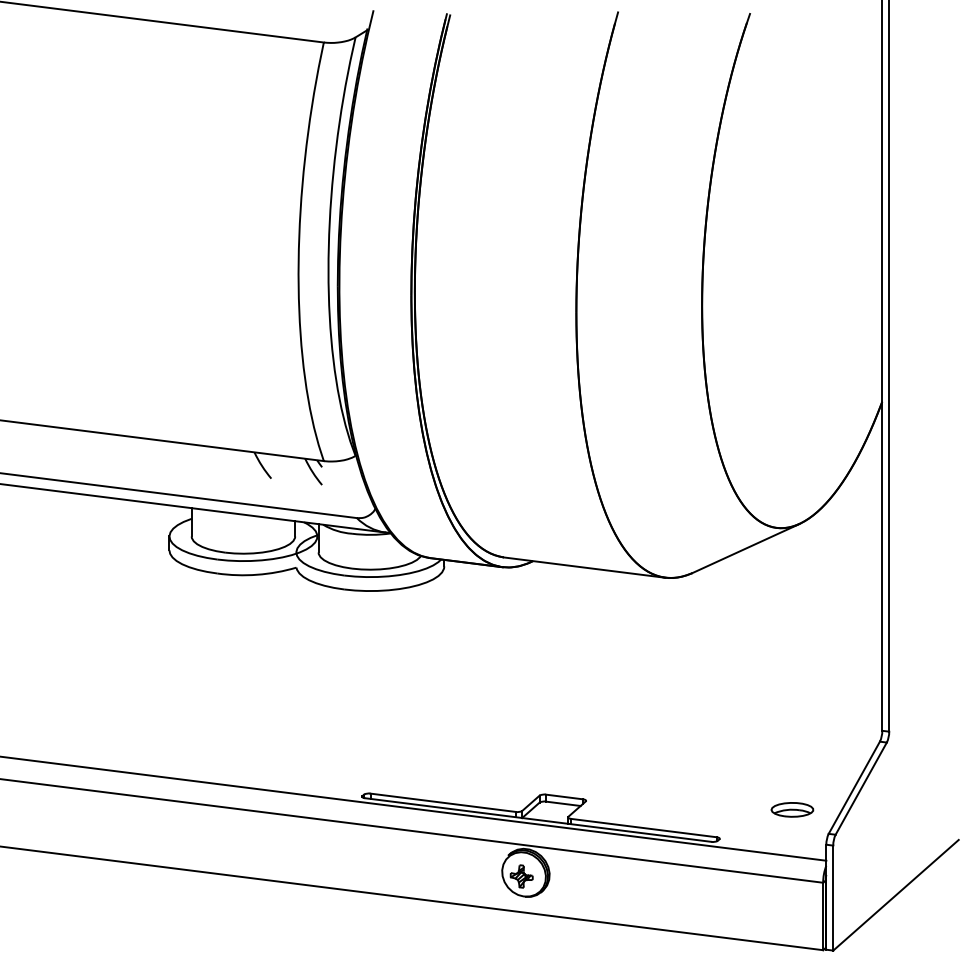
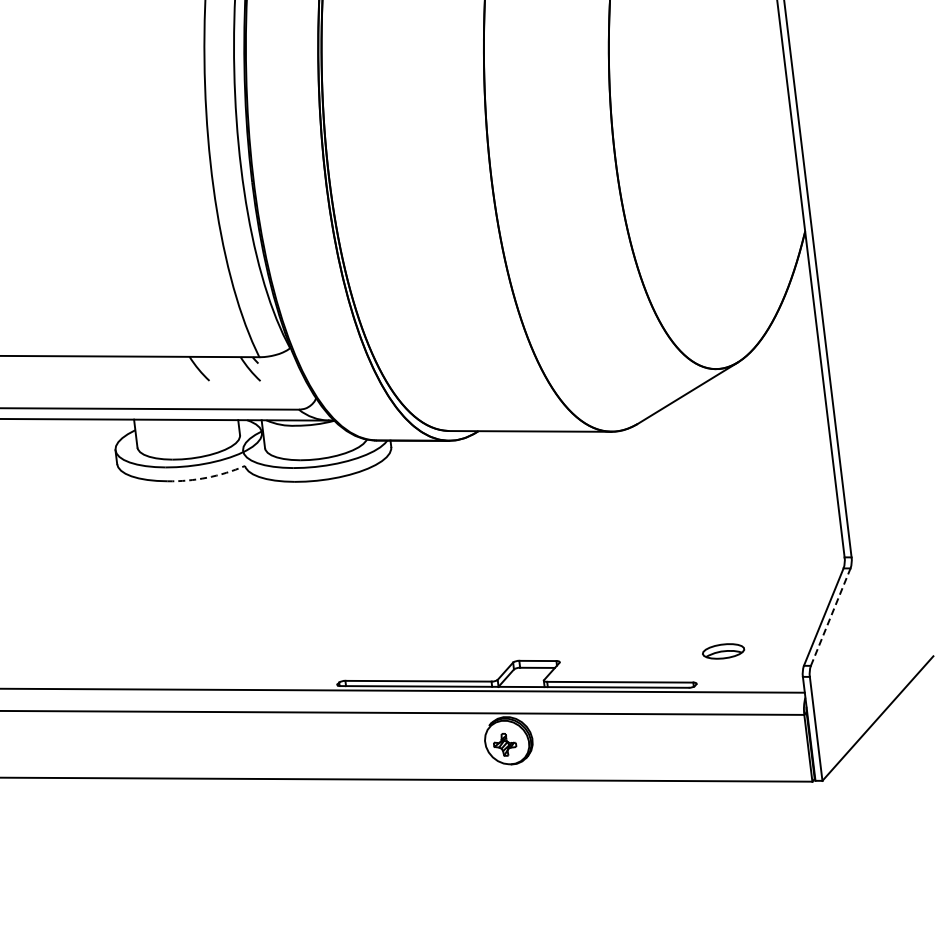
arc: (257, 574) -> (207, 477), solid -> dashed
line: (861, 788) -> (830, 616), solid -> dashed
part: (792, 809) -> (723, 651), moved

